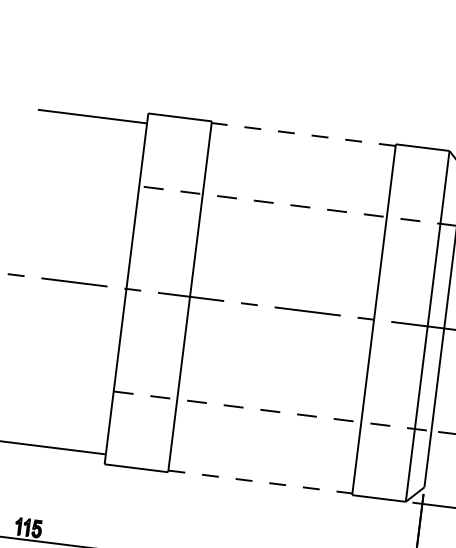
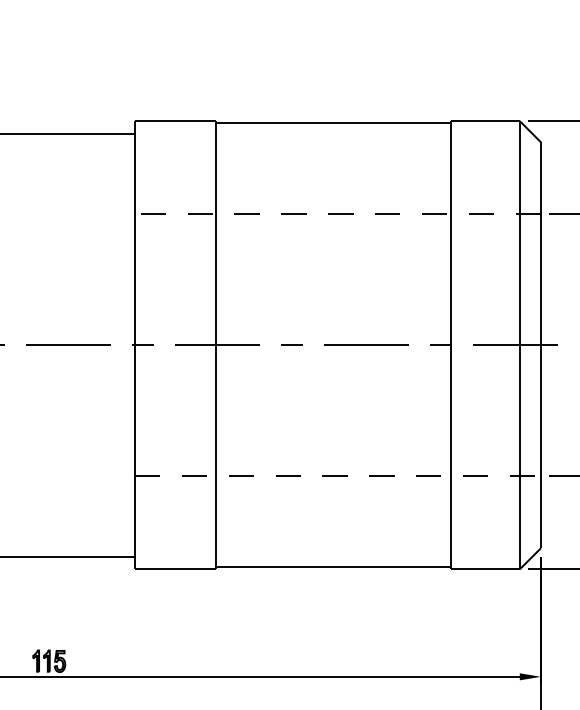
line: (303, 134) -> (333, 123), dashed -> solid
line: (260, 482) -> (333, 567), dashed -> solid

